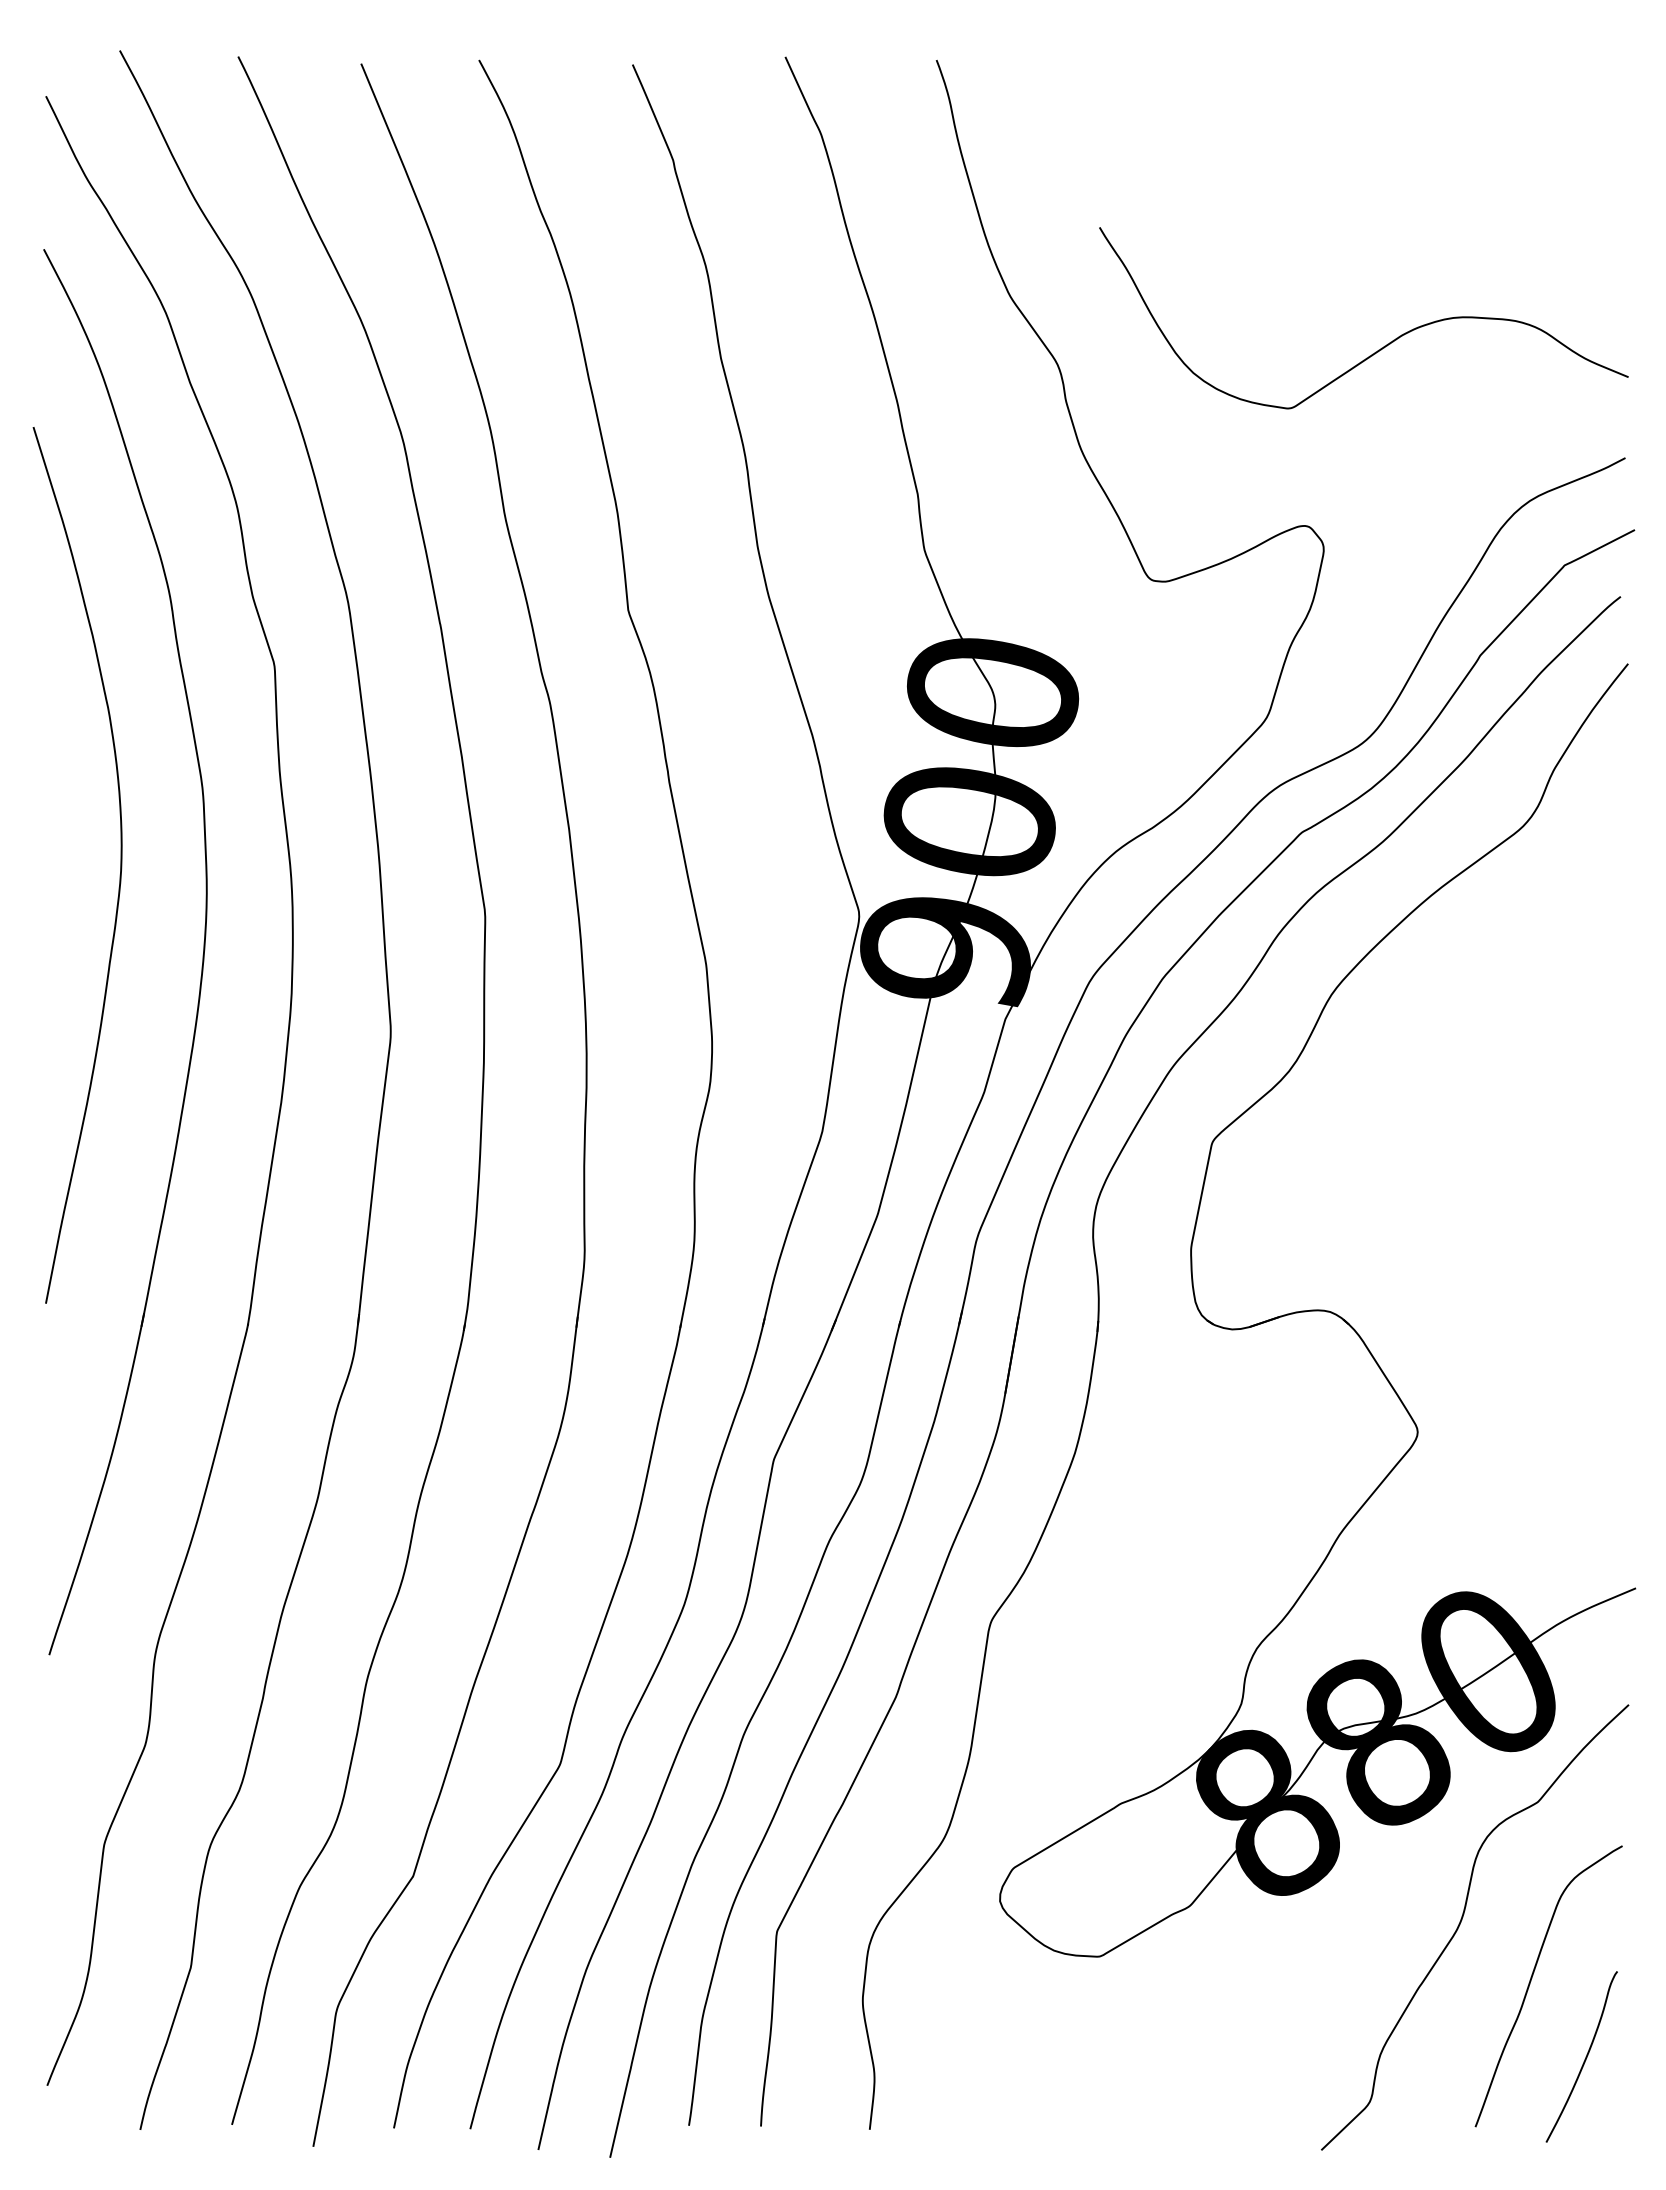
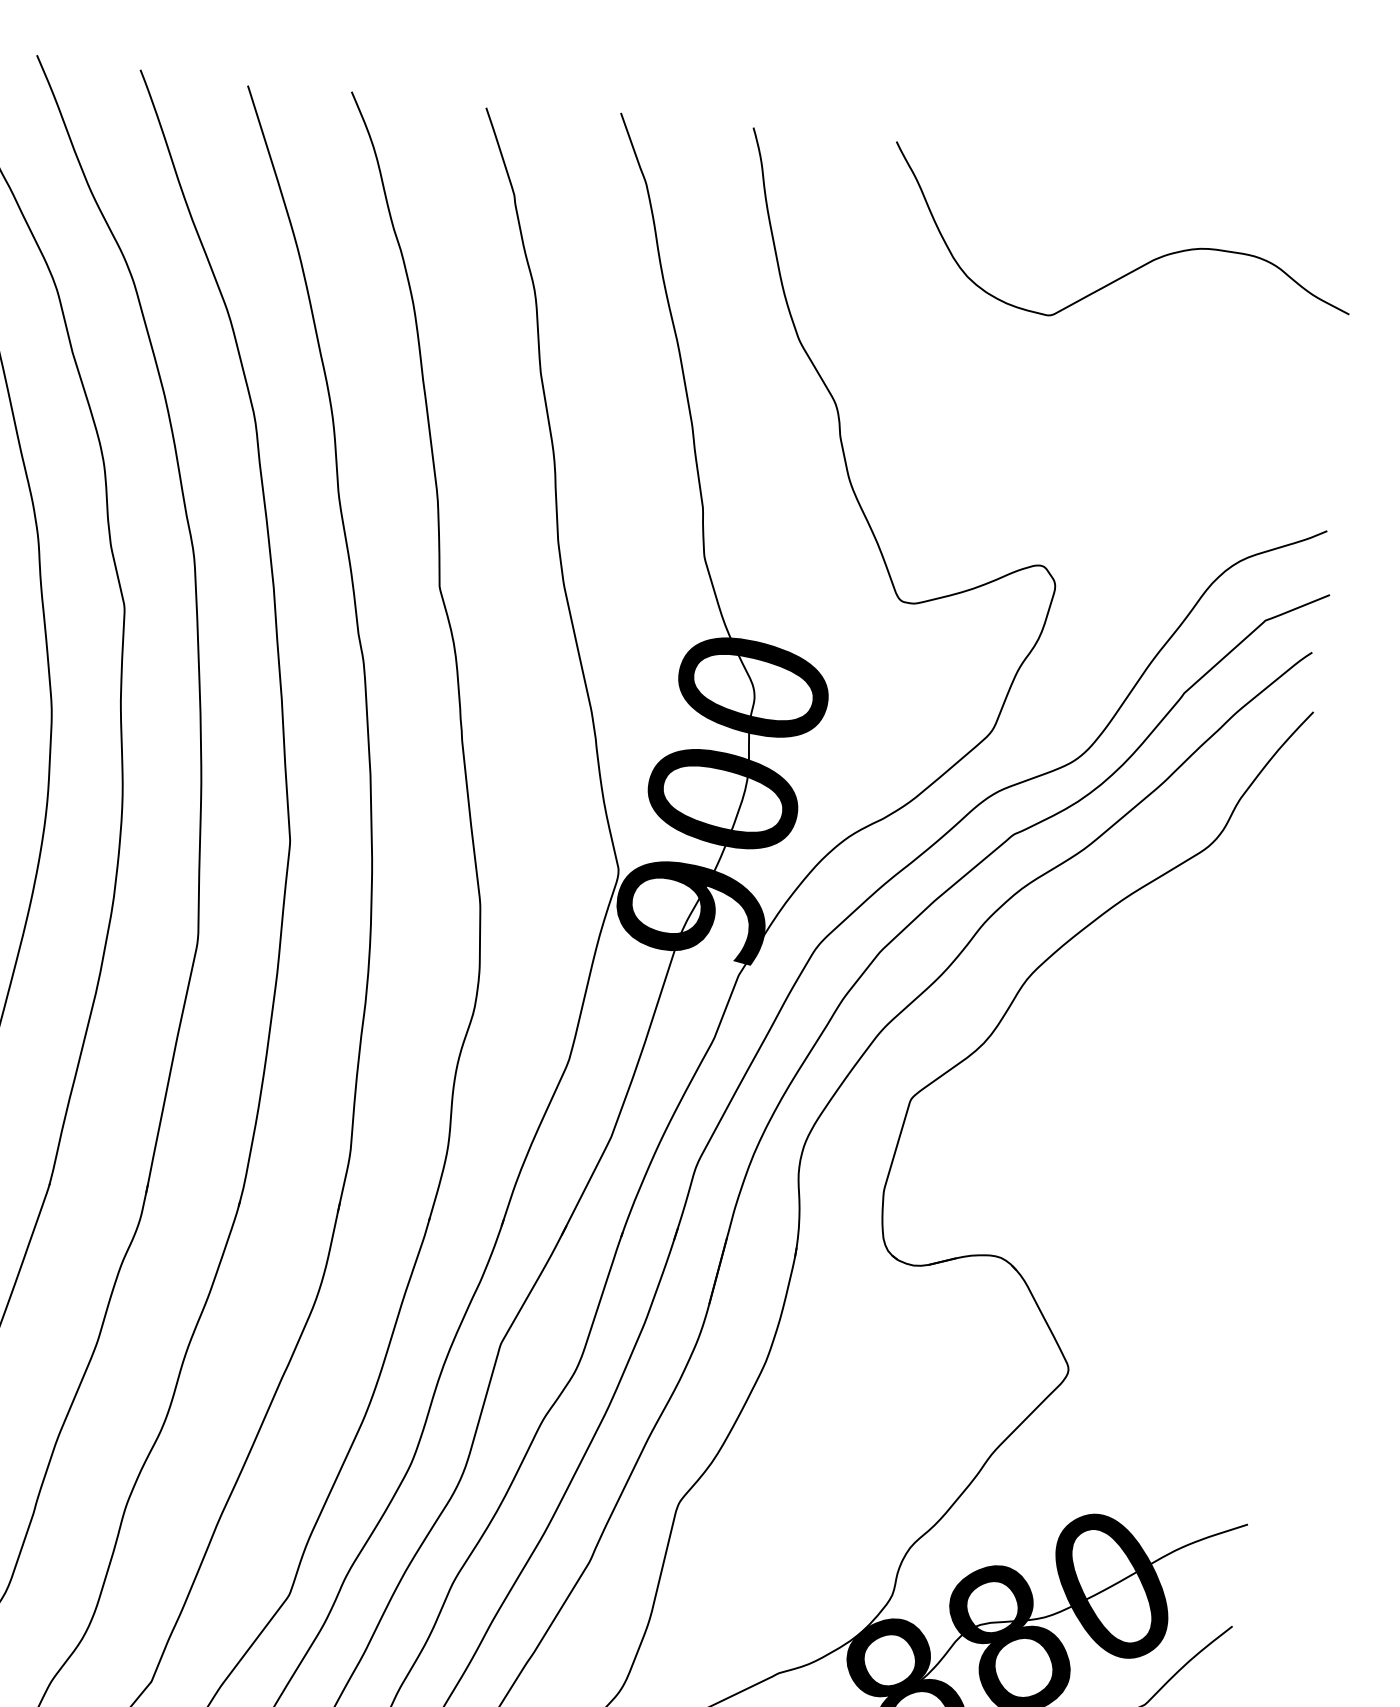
curve: (1381, 347) -> (1134, 269), moved

